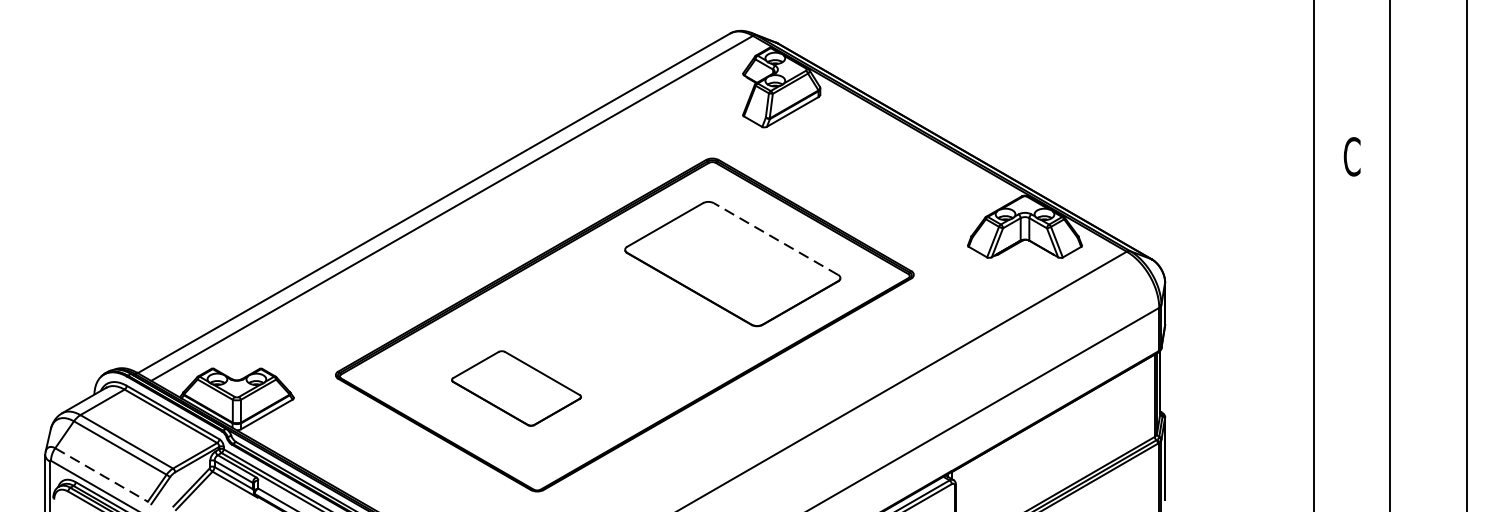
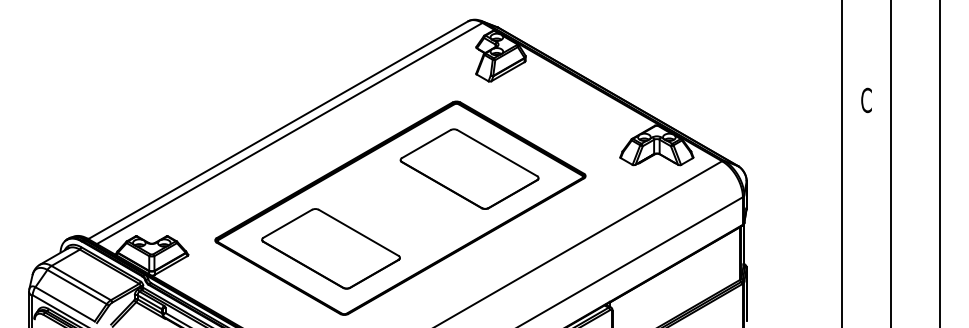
line: (776, 239) -> (497, 153), dashed -> solid
part: (515, 387) -> (330, 248), size x1.67
line: (102, 475) -> (65, 304), dashed -> solid

